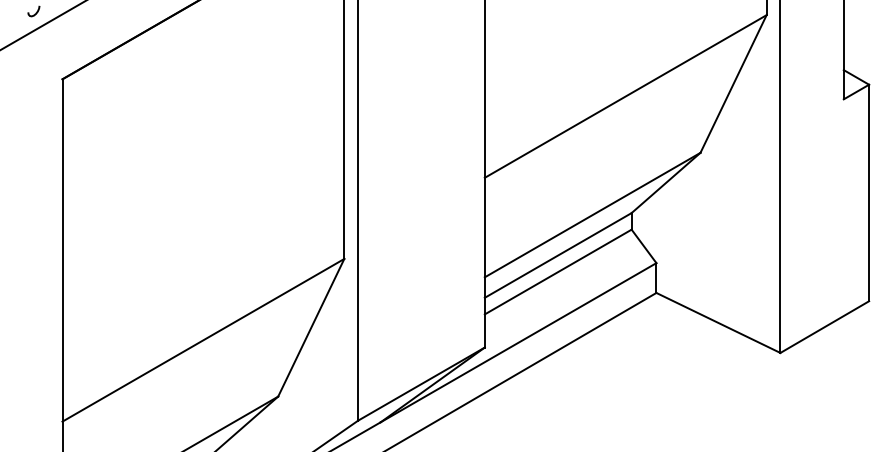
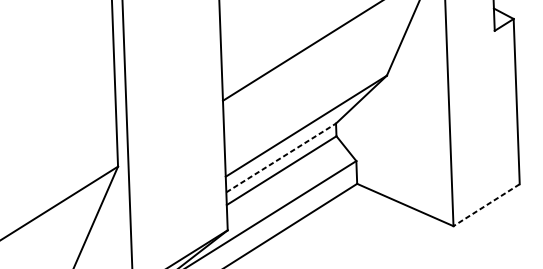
line: (558, 255) -> (281, 158), solid -> dashed
line: (824, 327) -> (486, 205), solid -> dashed

